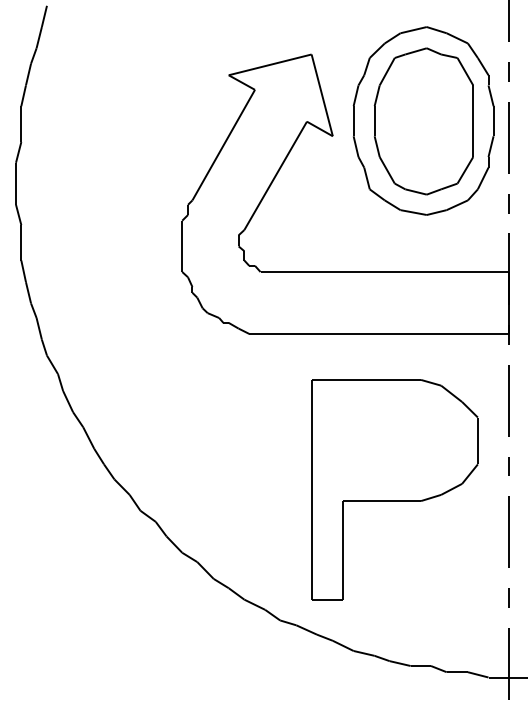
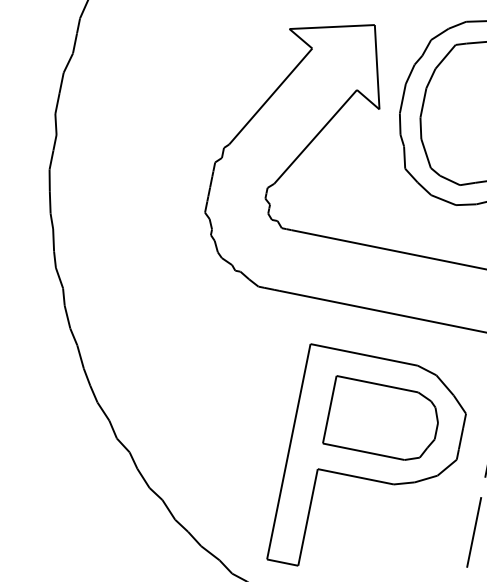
part: (397, 440) -> (382, 420), added

